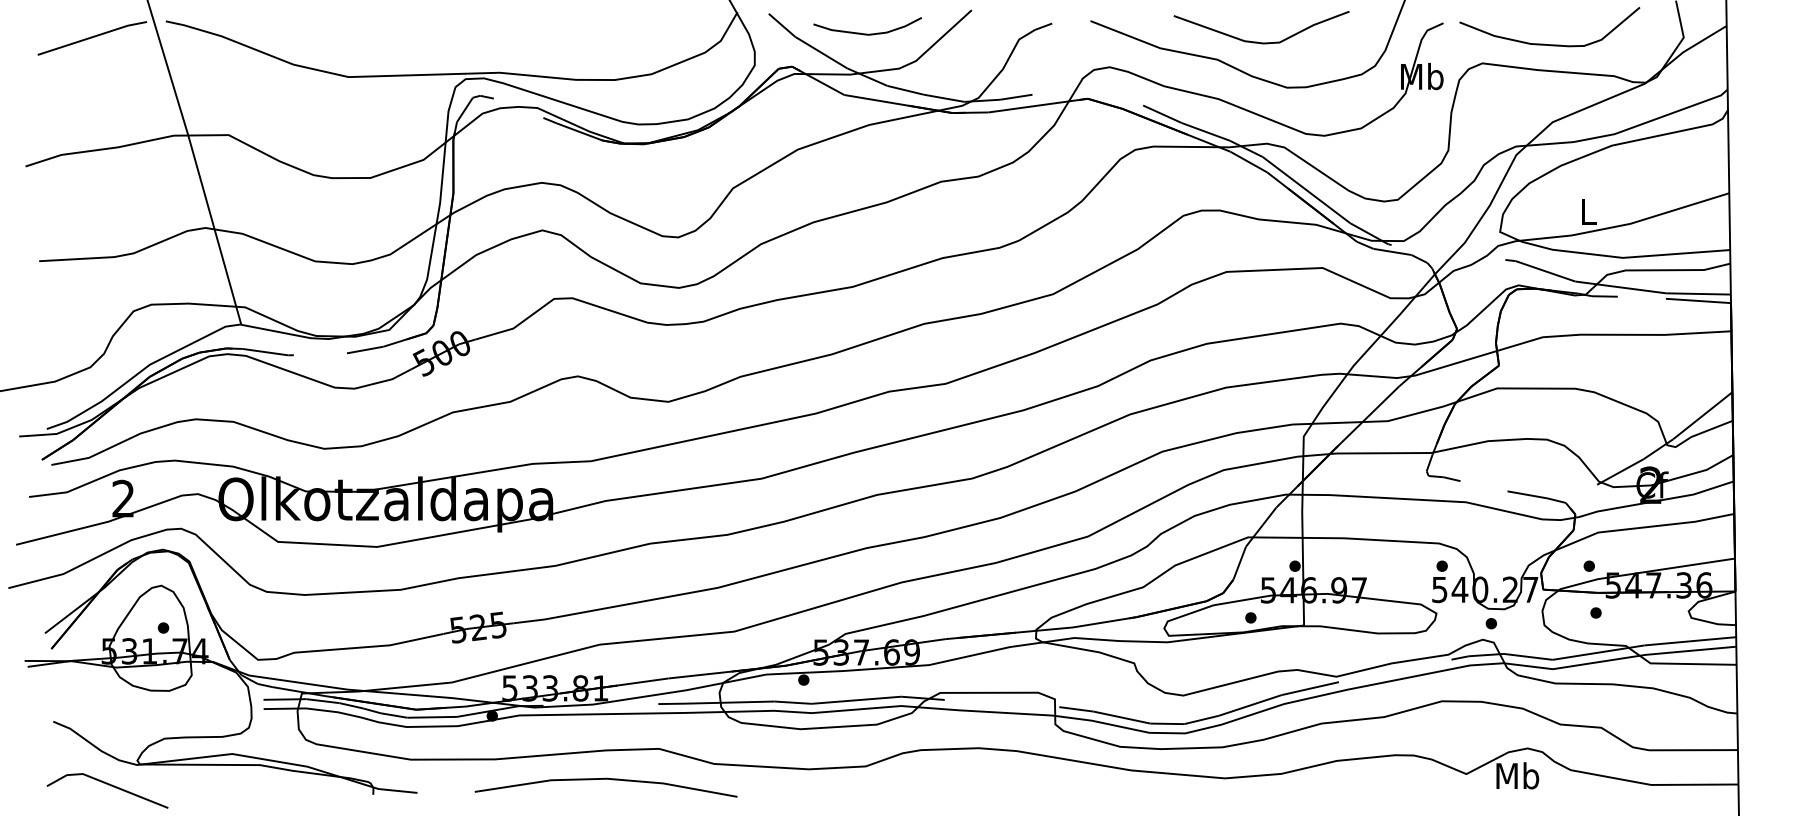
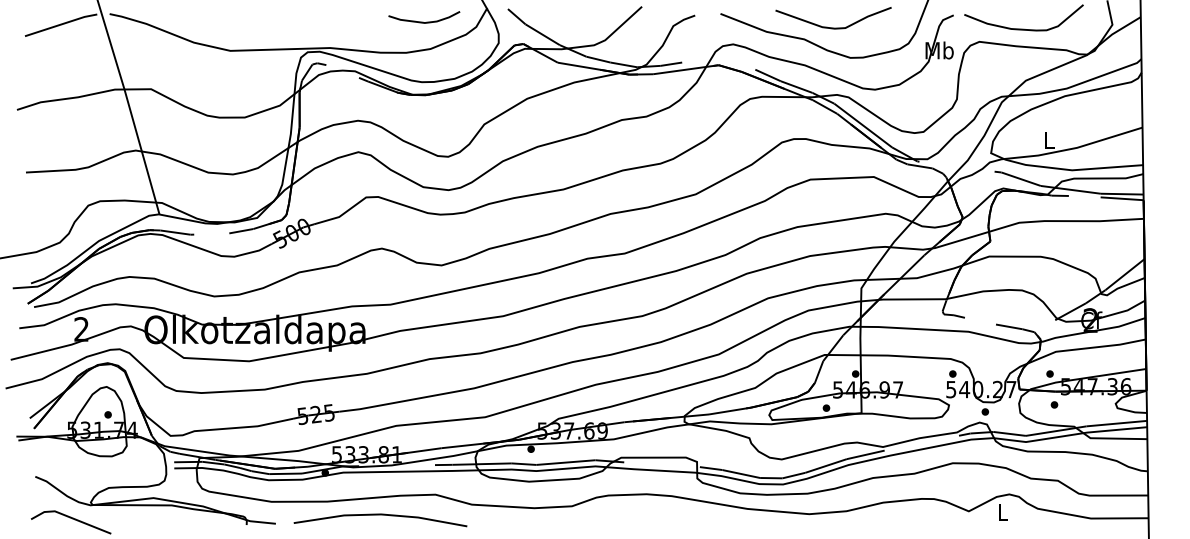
curve: (866, 32) -> (423, 21), moved
text: (1517, 775) -> (1002, 512), Mb -> L
line: (606, 780) -> (380, 515), moved

